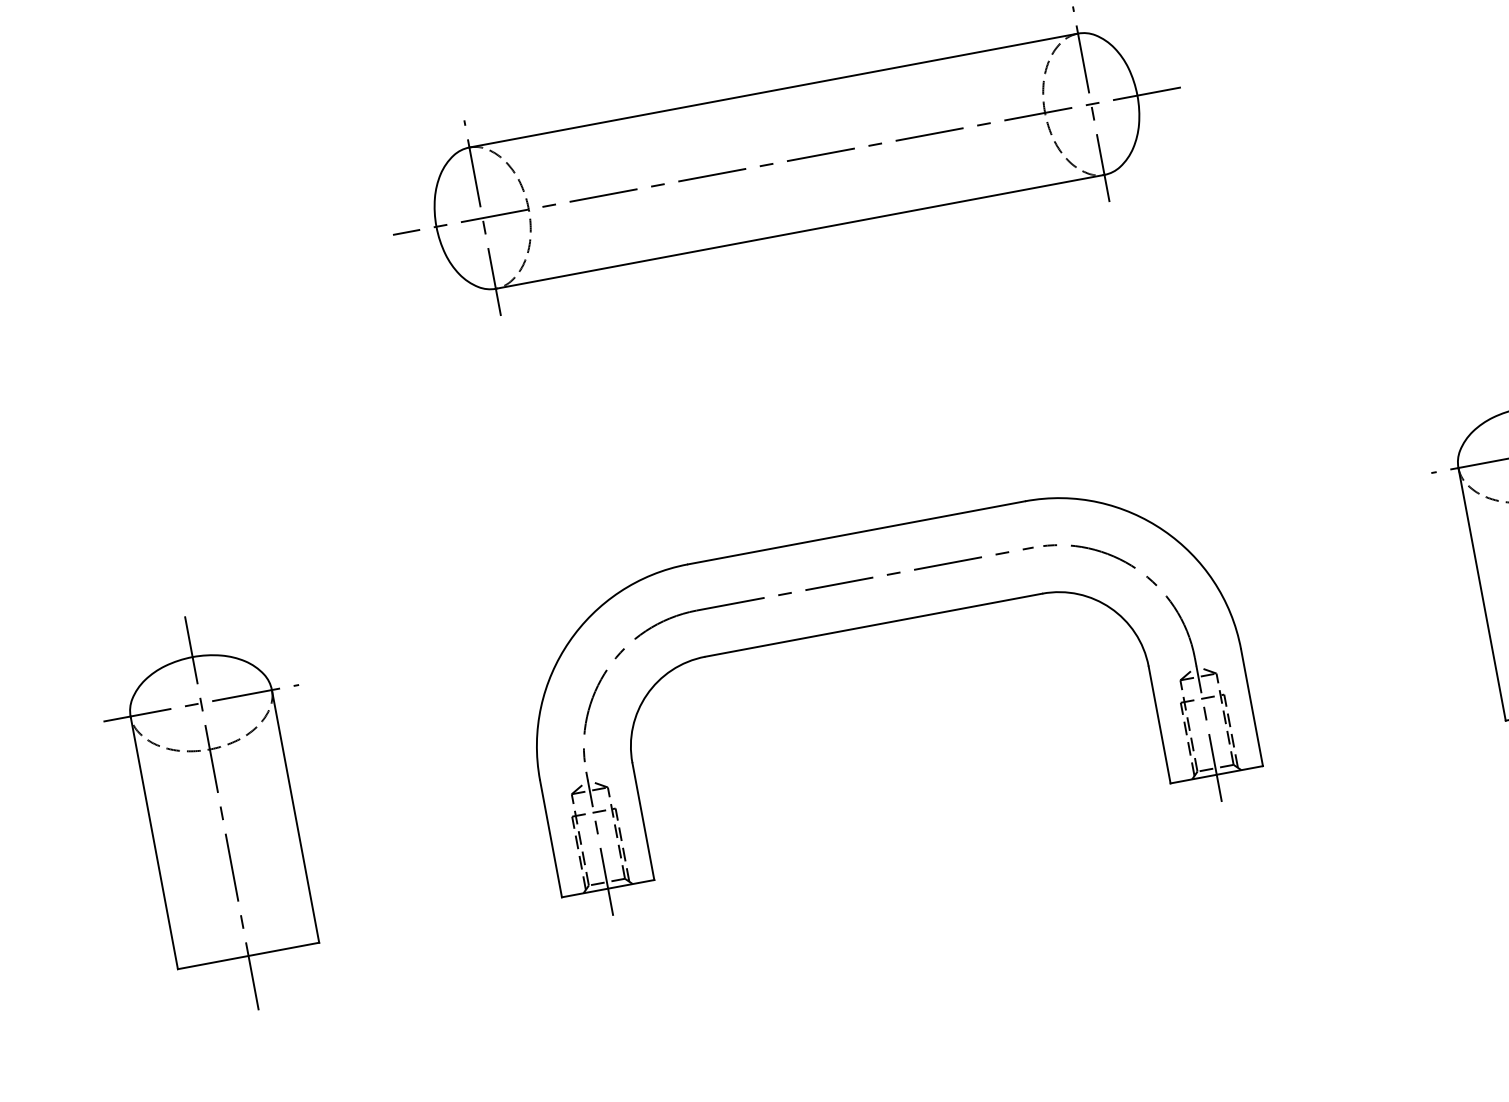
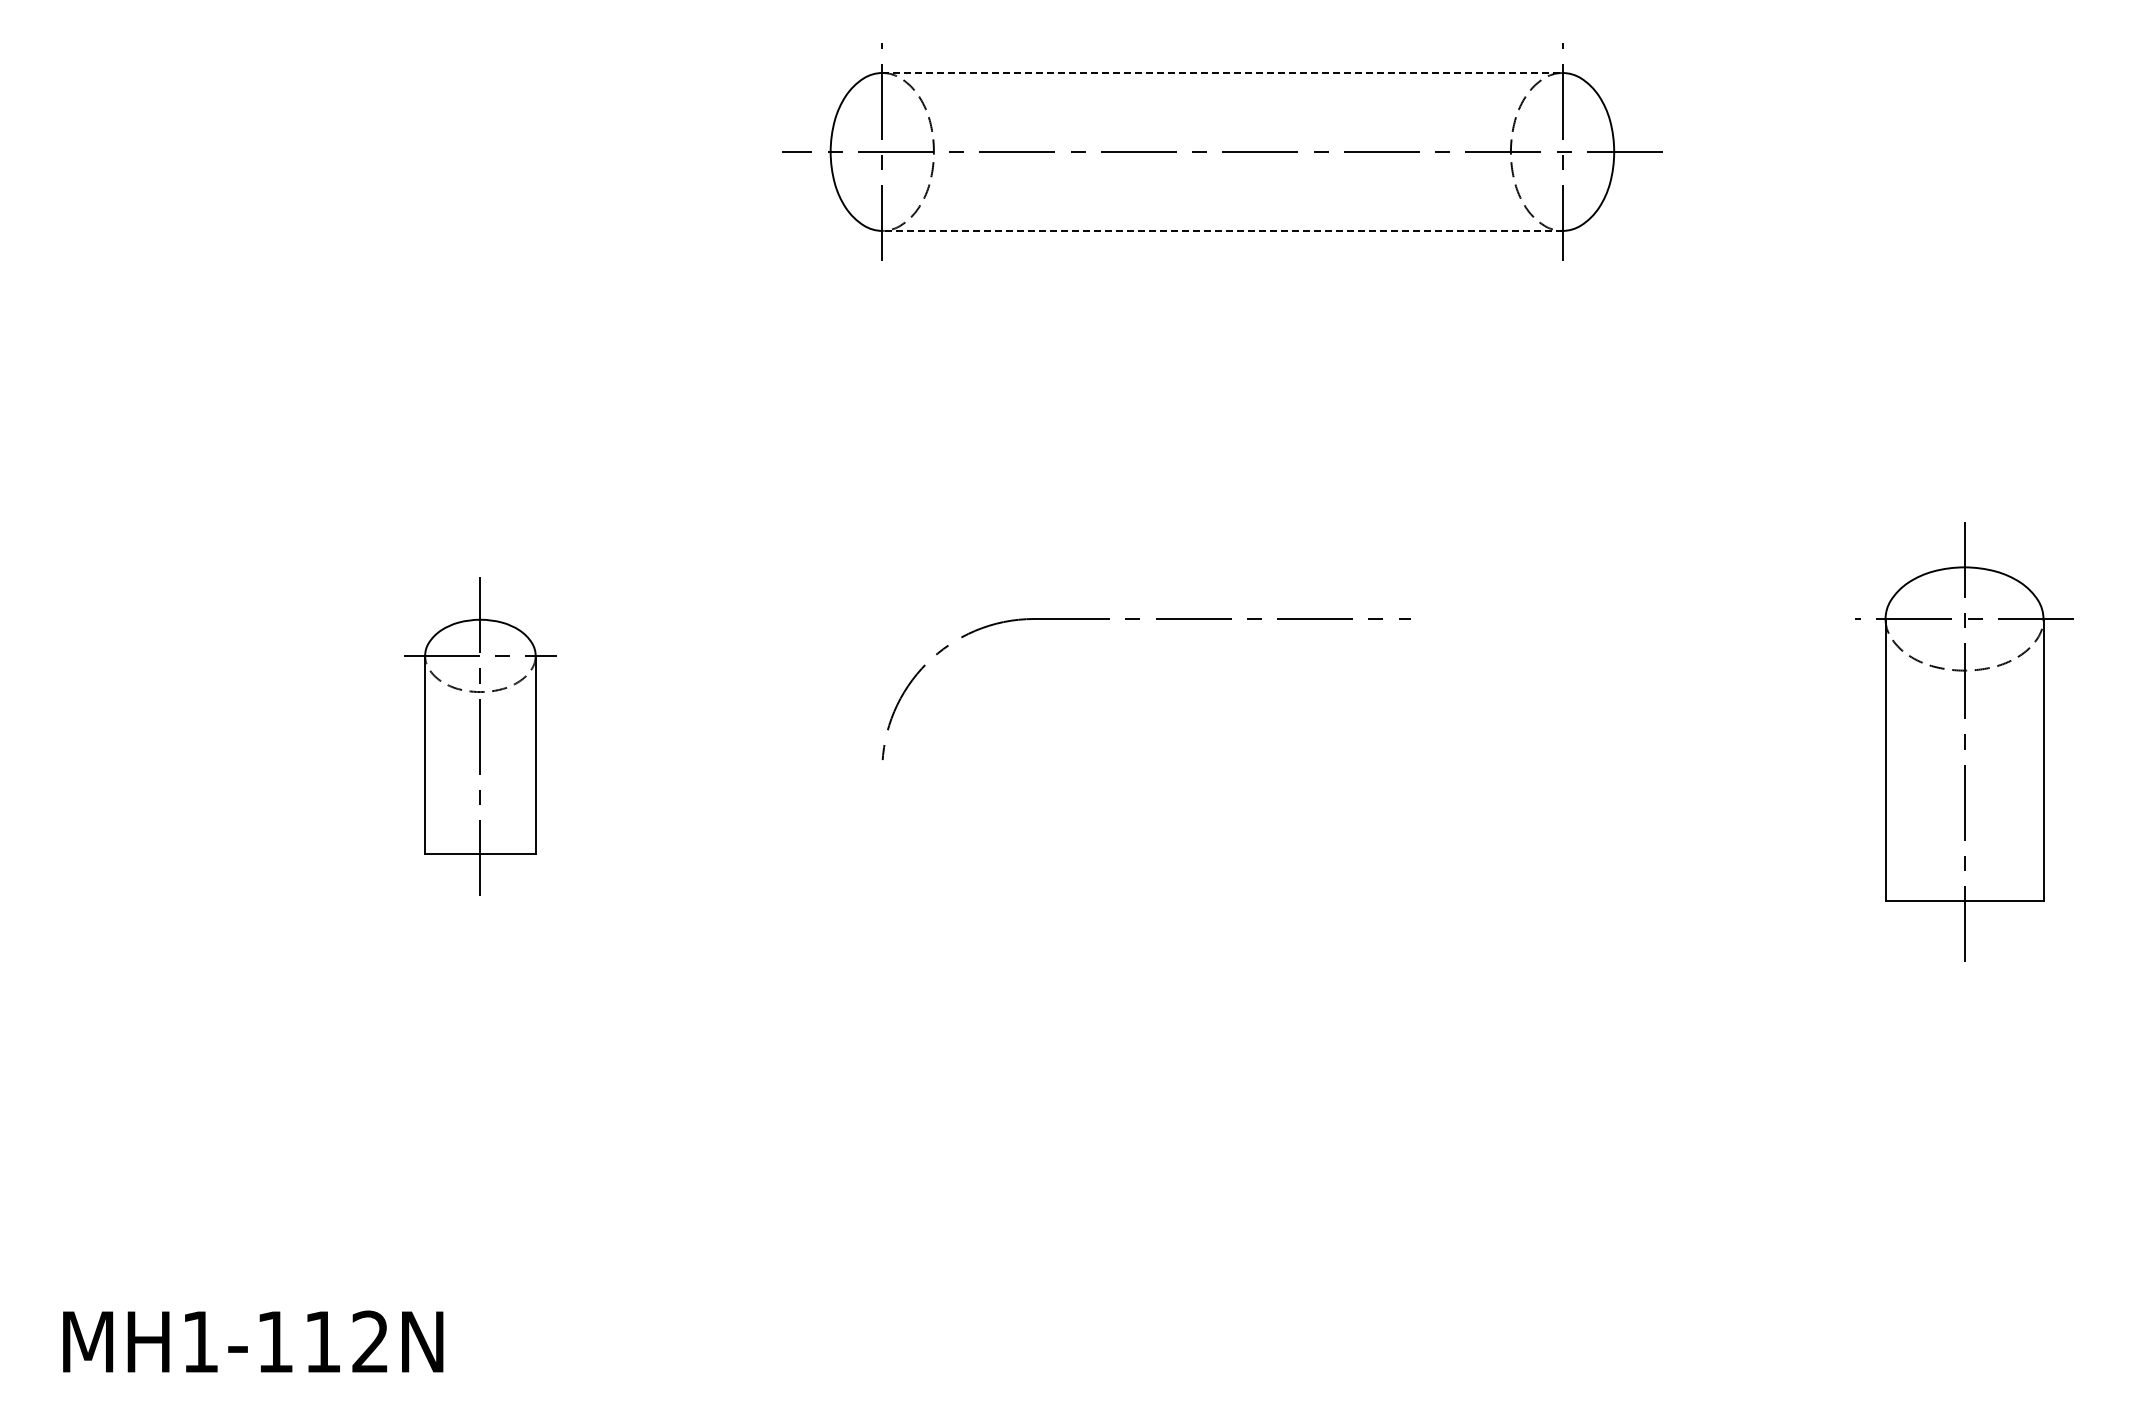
line: (773, 90) -> (1222, 73), solid -> dashed
line: (799, 231) -> (1221, 230), solid -> dashed
part: (874, 626) -> (1222, 671), removed
part: (221, 812) -> (480, 741), size x0.7

